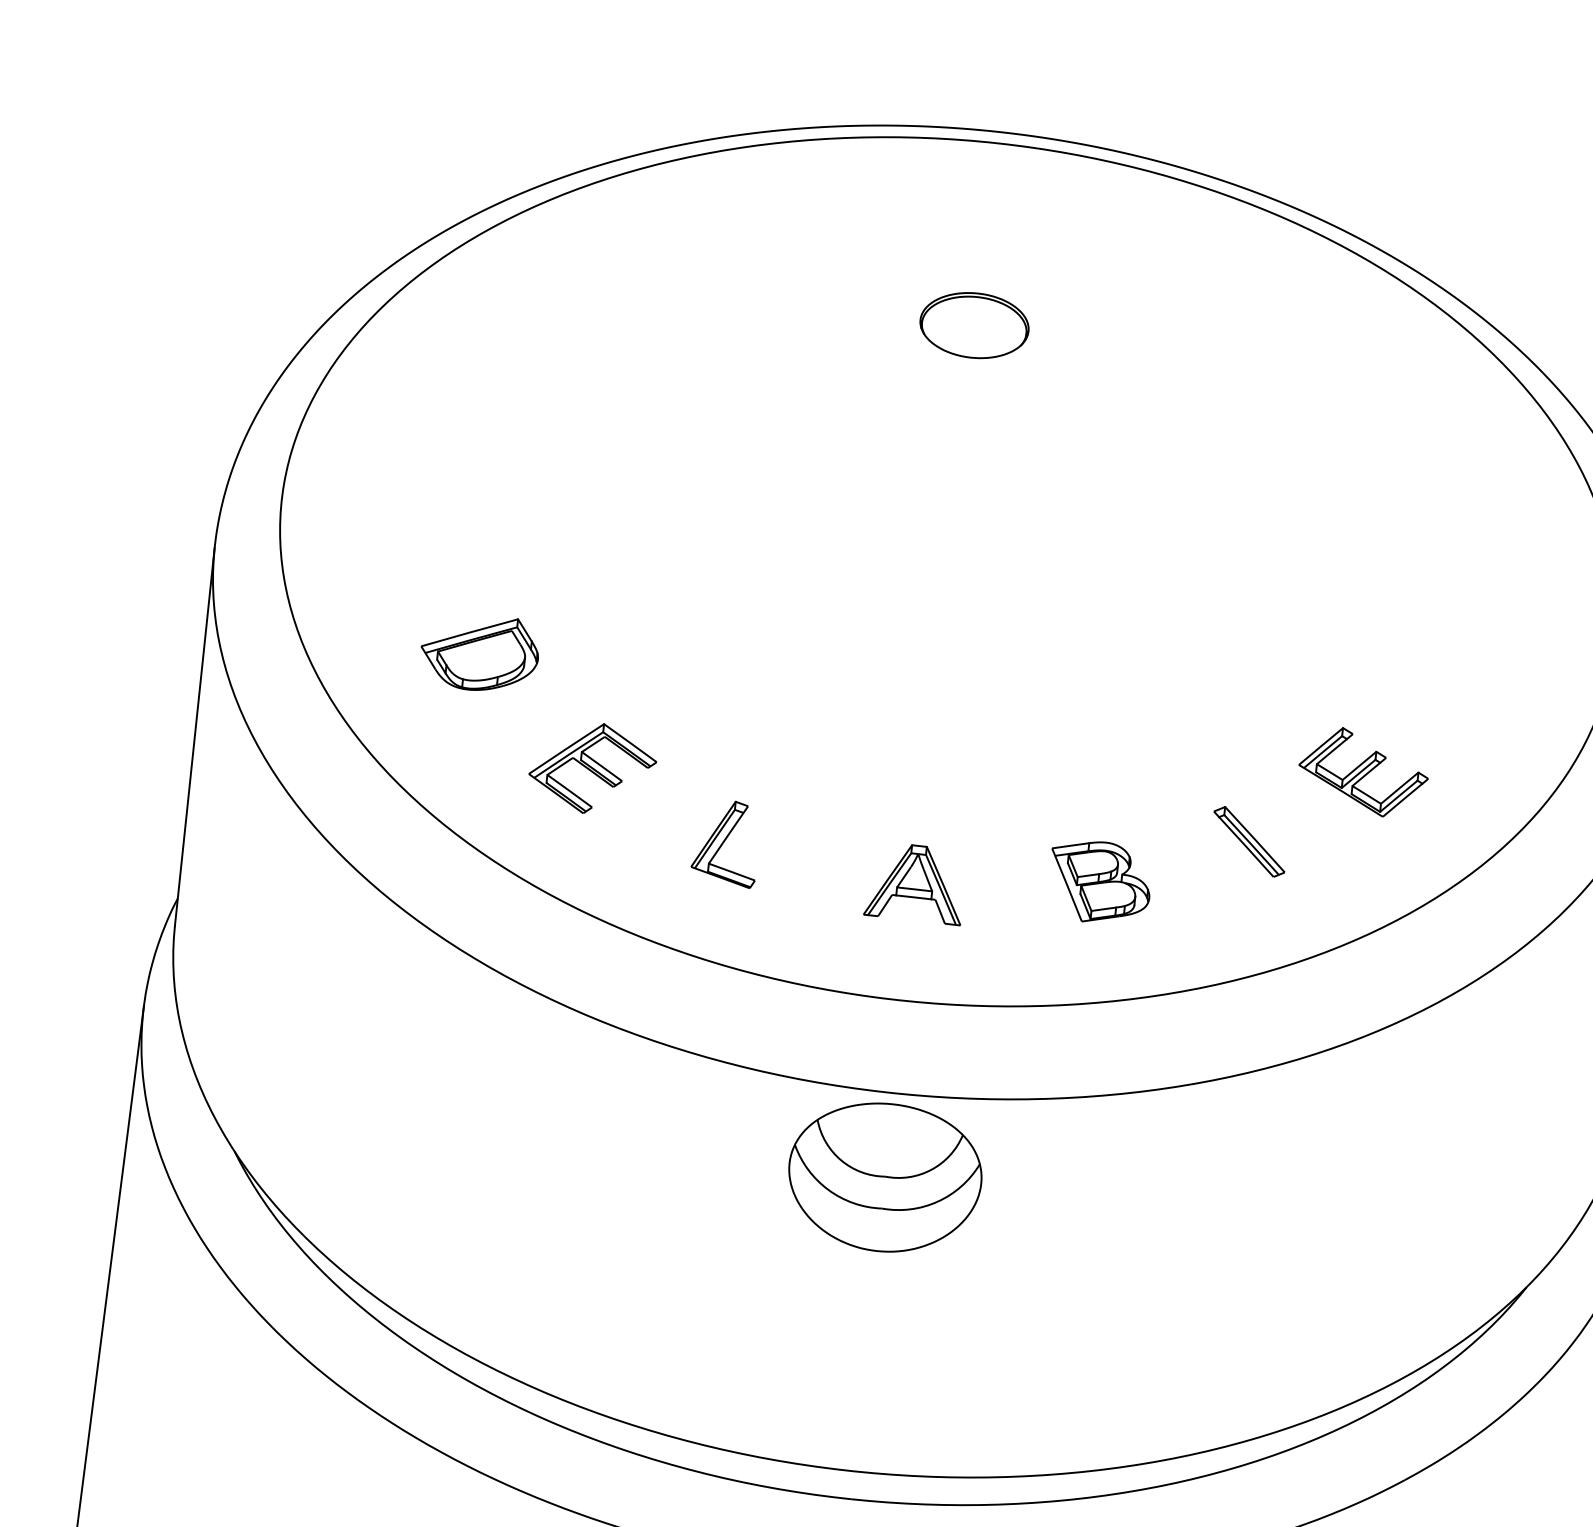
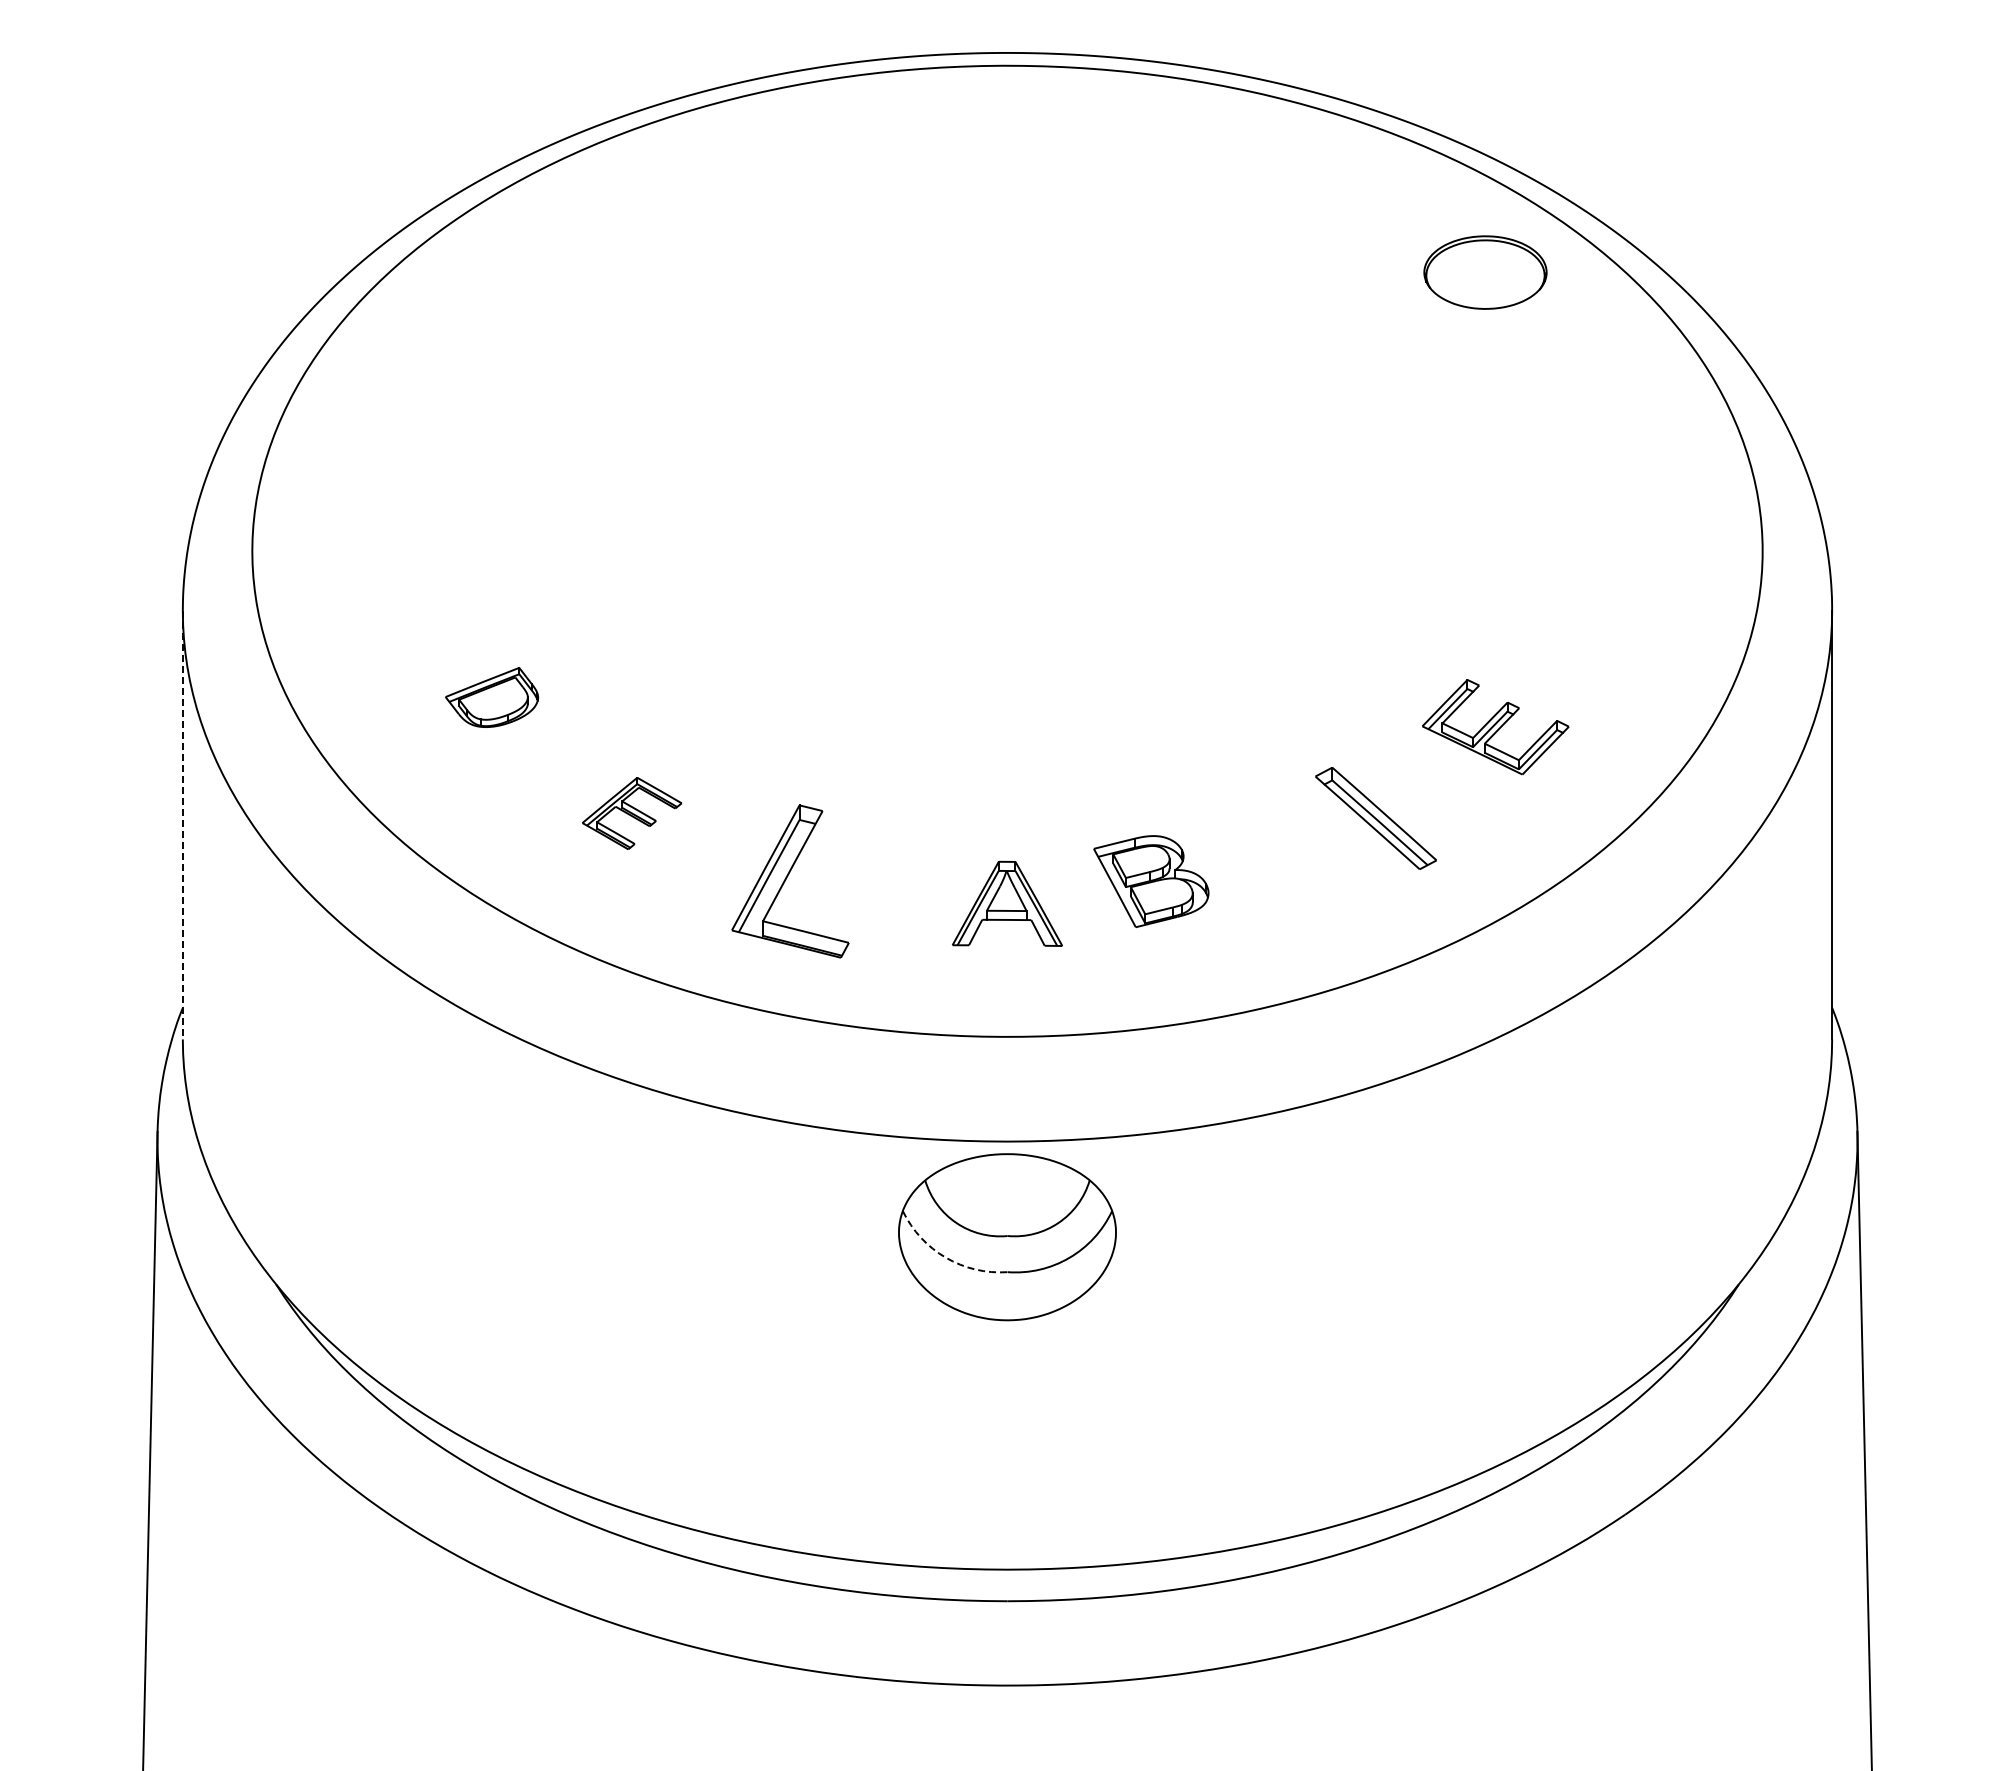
part: (974, 325) -> (1485, 272), moved
part: (479, 653) -> (491, 697), size x0.7
line: (194, 737) -> (182, 825), solid -> dashed
part: (592, 768) -> (631, 813), size x0.7
part: (1248, 841) -> (1375, 818), size x1.4
part: (726, 843) -> (790, 881), size x1.6
part: (1099, 882) -> (1151, 881), moved
arc: (828, 1189) -> (945, 1257), solid -> dashed

